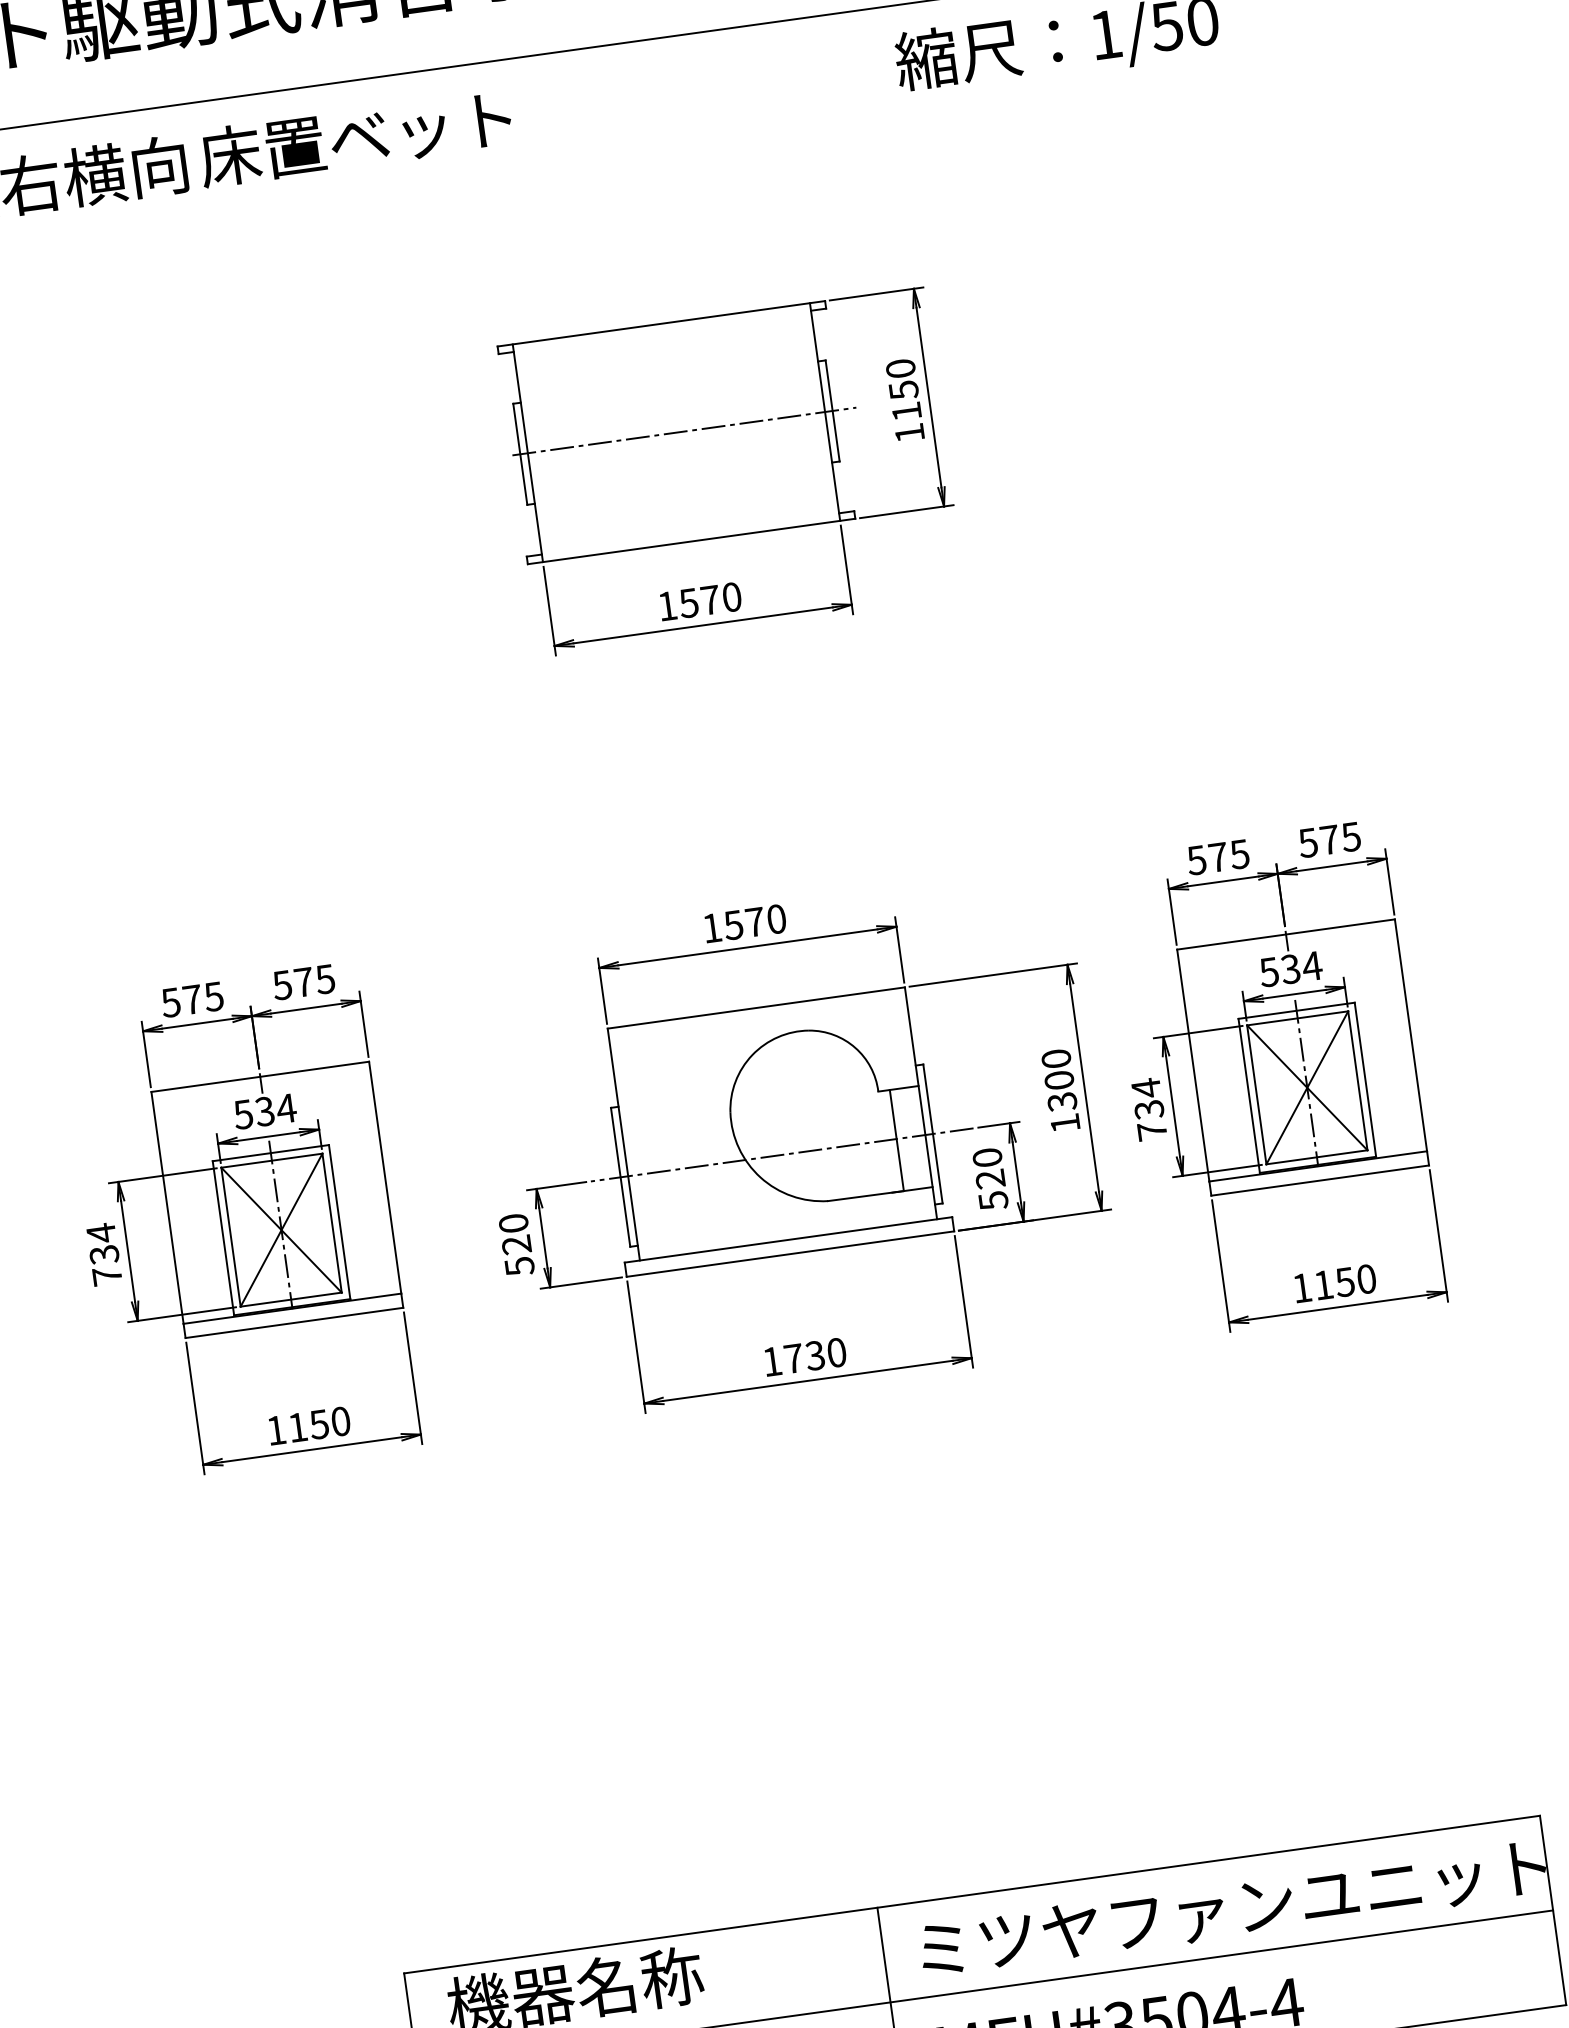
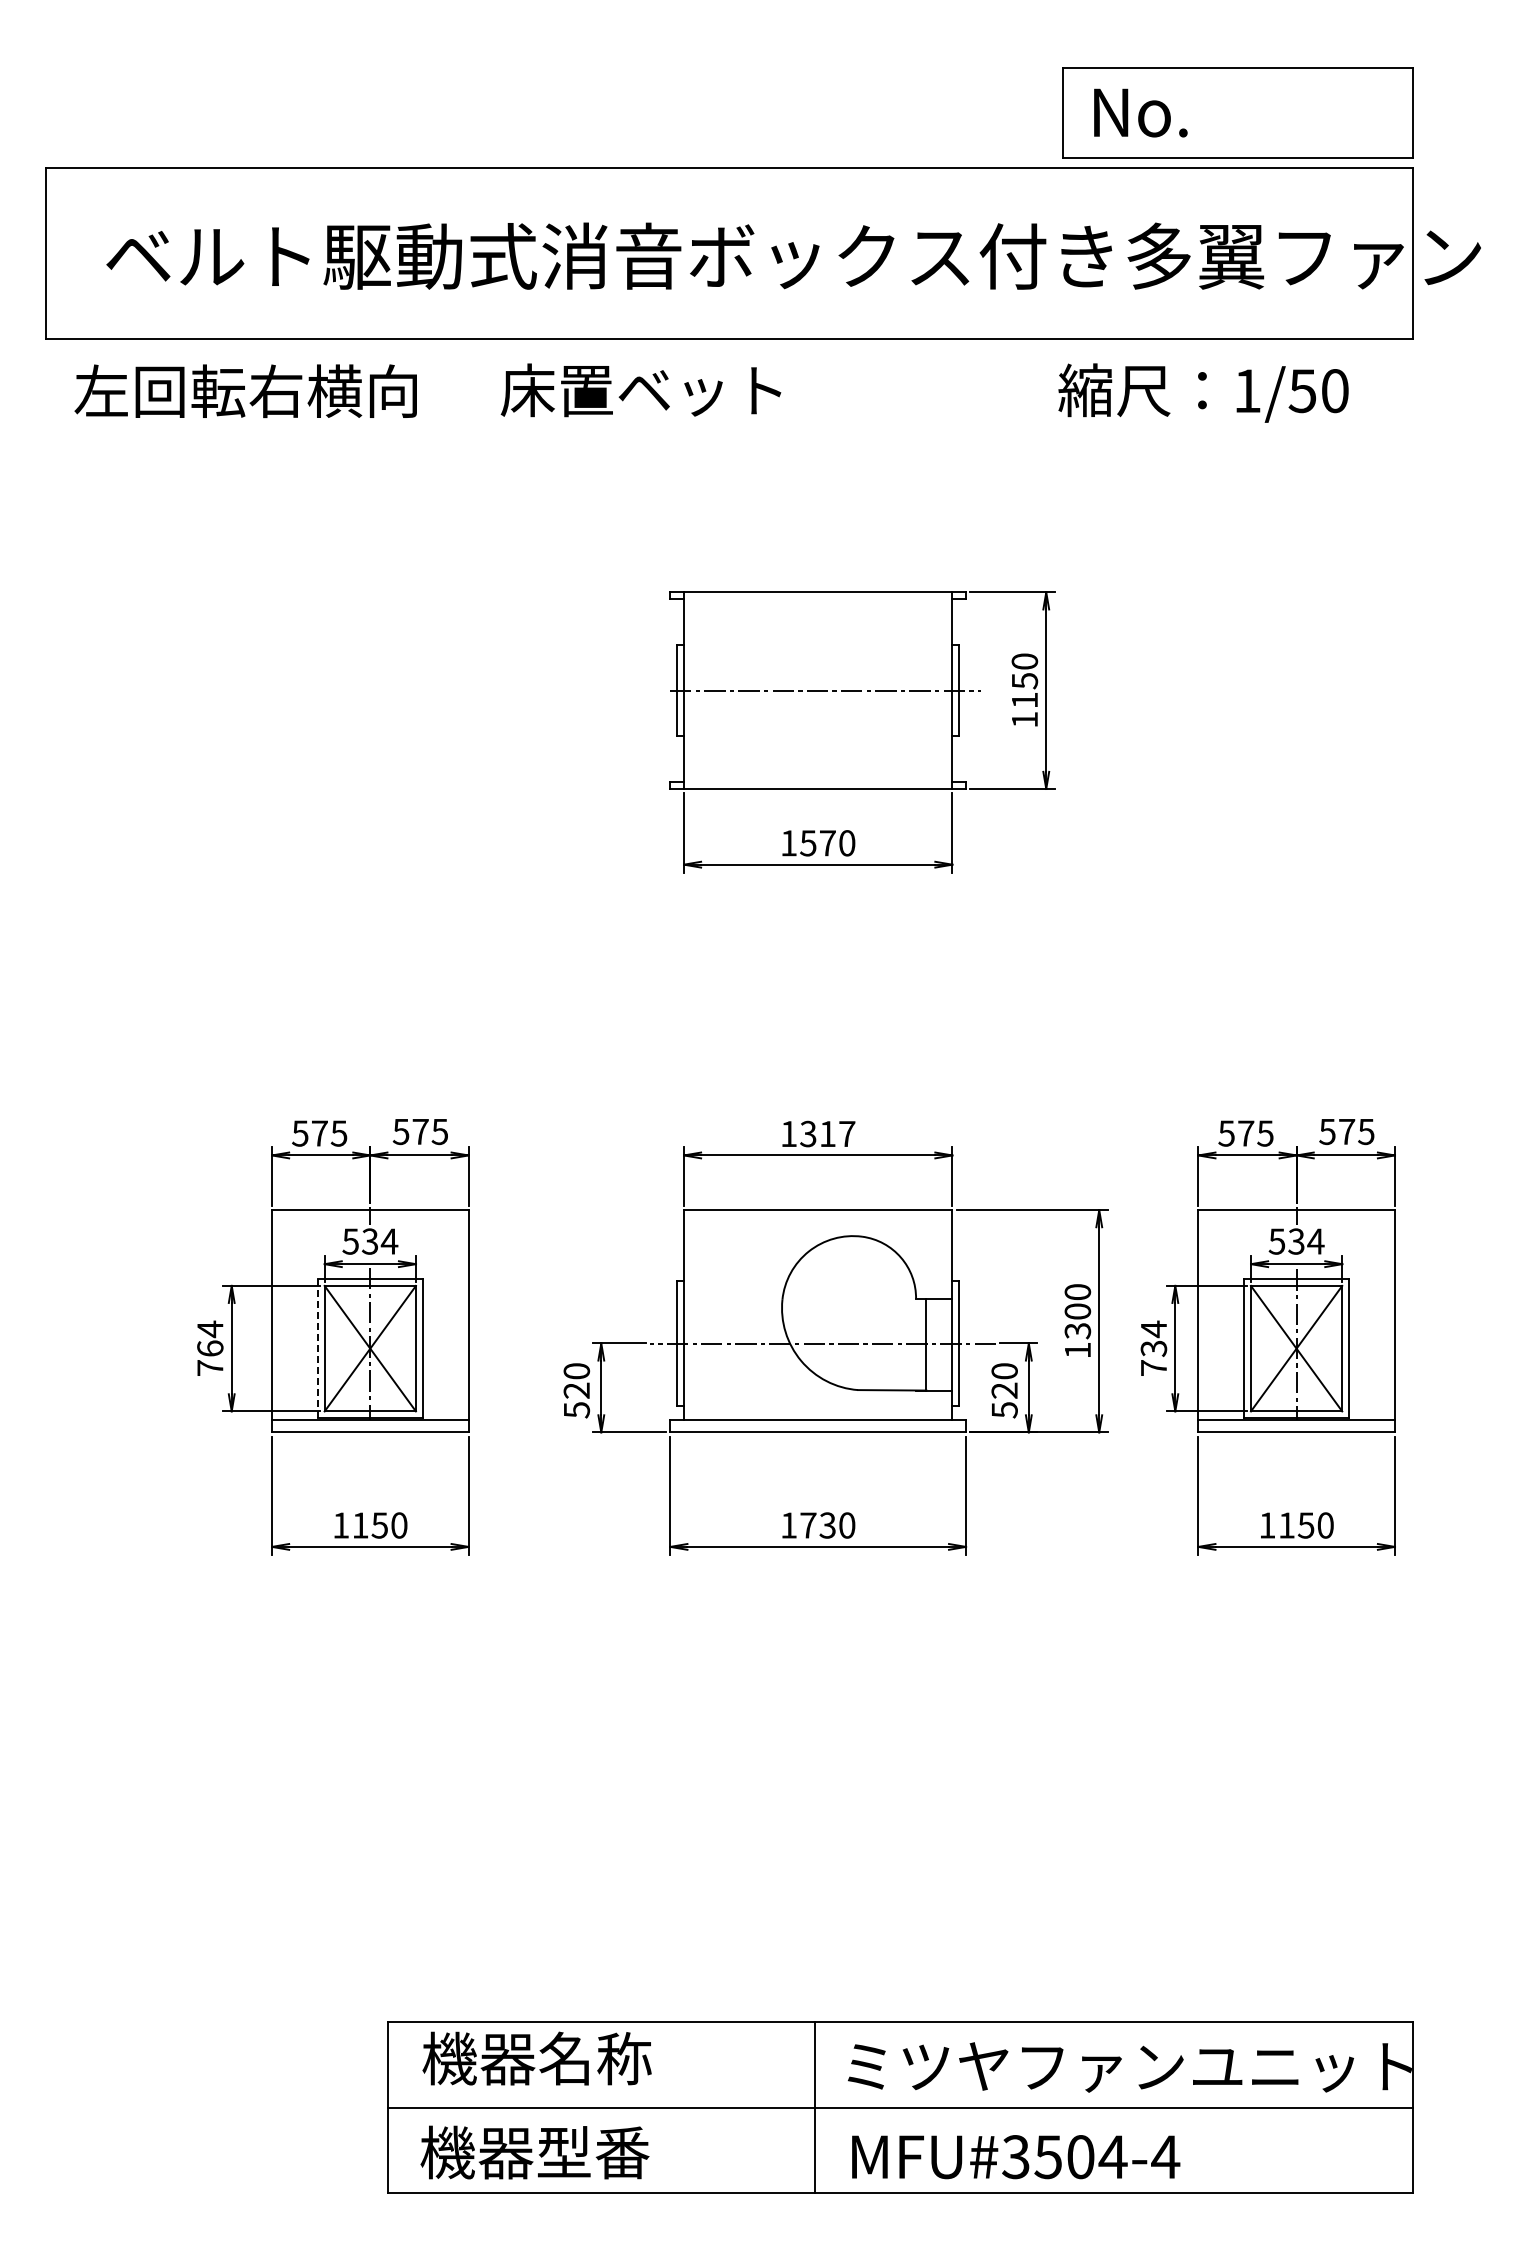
text: (354, 138) -> (640, 390), moved
text: (754, 921) -> (827, 1133), 1570 -> 1317
line: (223, 1238) -> (317, 1348), solid -> dashed
text: (104, 1254) -> (210, 1348), 734 -> 764

